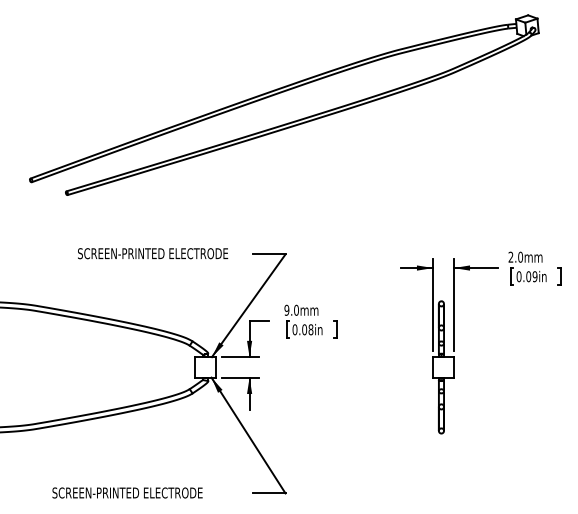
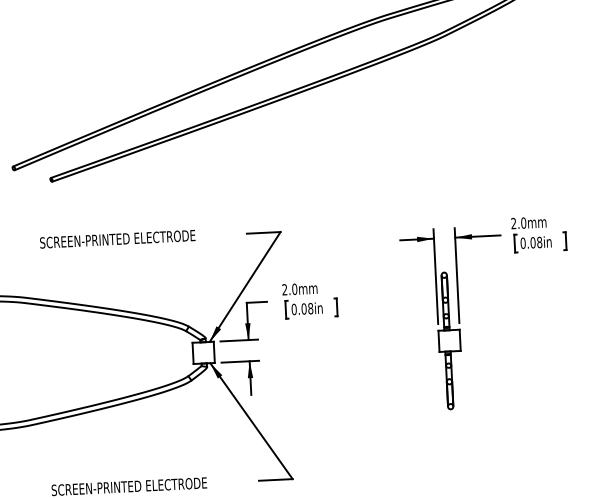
text: (153, 253) -> (118, 239), moved
text: (534, 276) -> (539, 242), 0.09in -> 0.08in
text: (286, 310) -> (284, 289), 9.0mm -> 2.0mm

